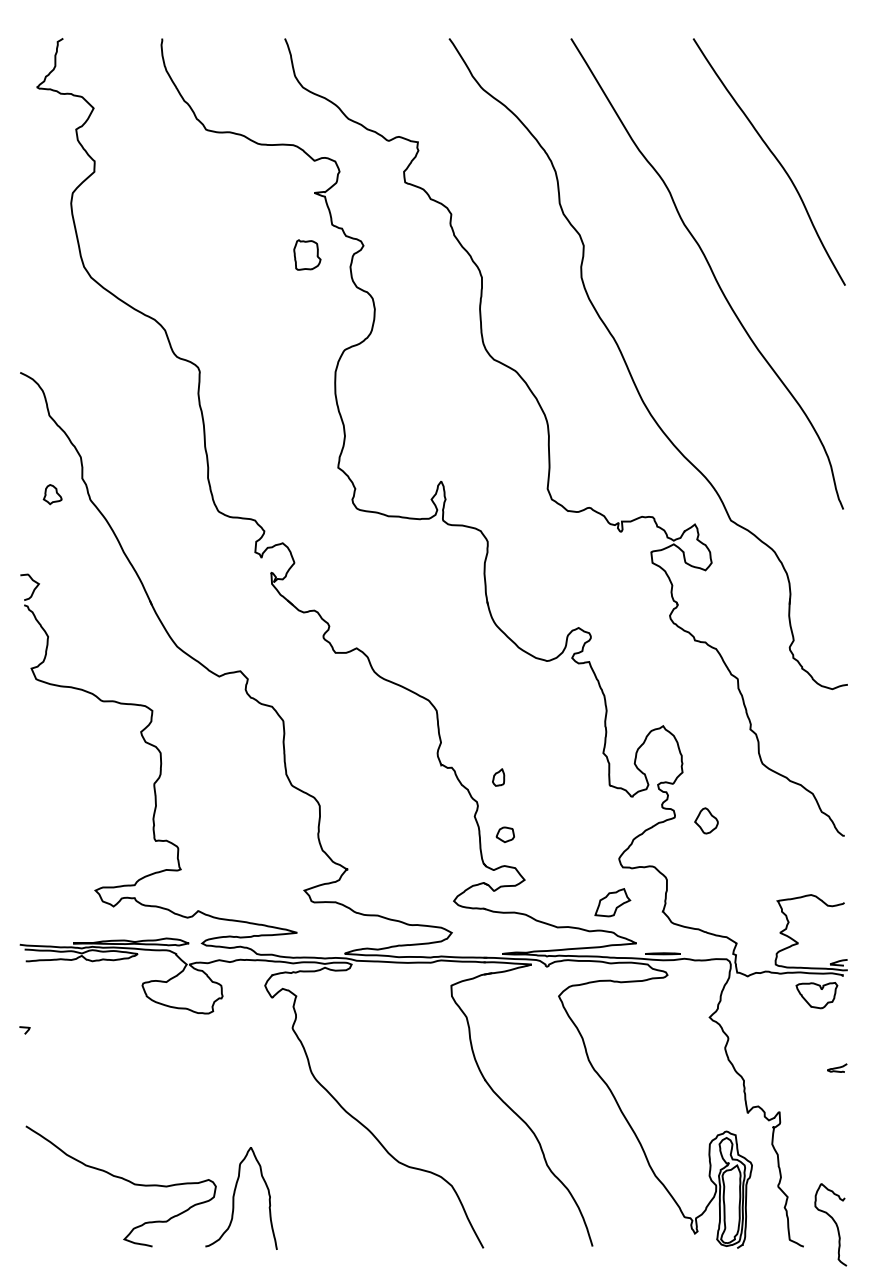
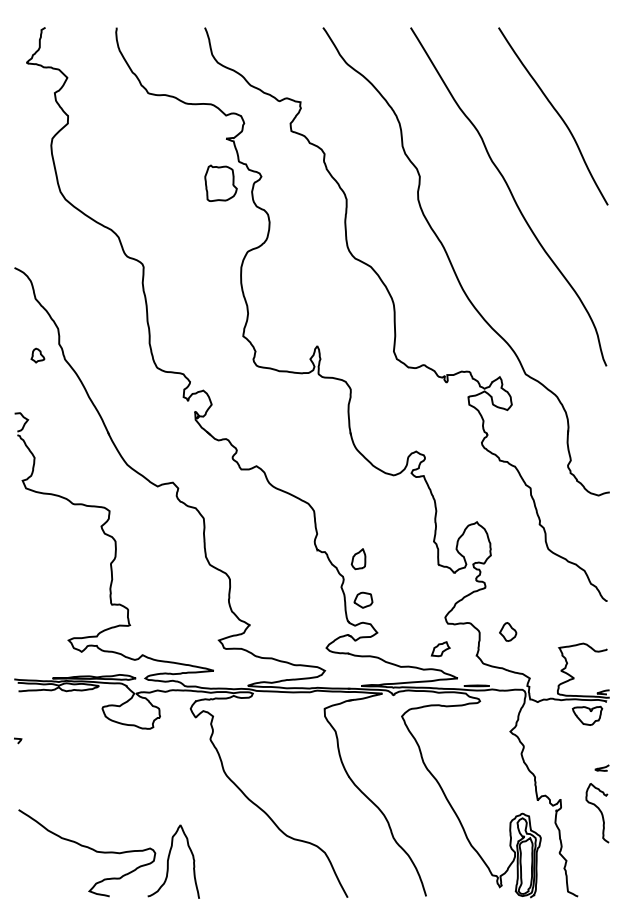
part: (307, 254) -> (221, 182), size x1.67
part: (498, 777) -> (358, 559), size x1.67
part: (706, 820) -> (508, 631), moved
part: (505, 834) -> (363, 600), size x1.43
part: (612, 902) -> (440, 648), size x0.71
curve: (834, 1223) -> (600, 812), moved

